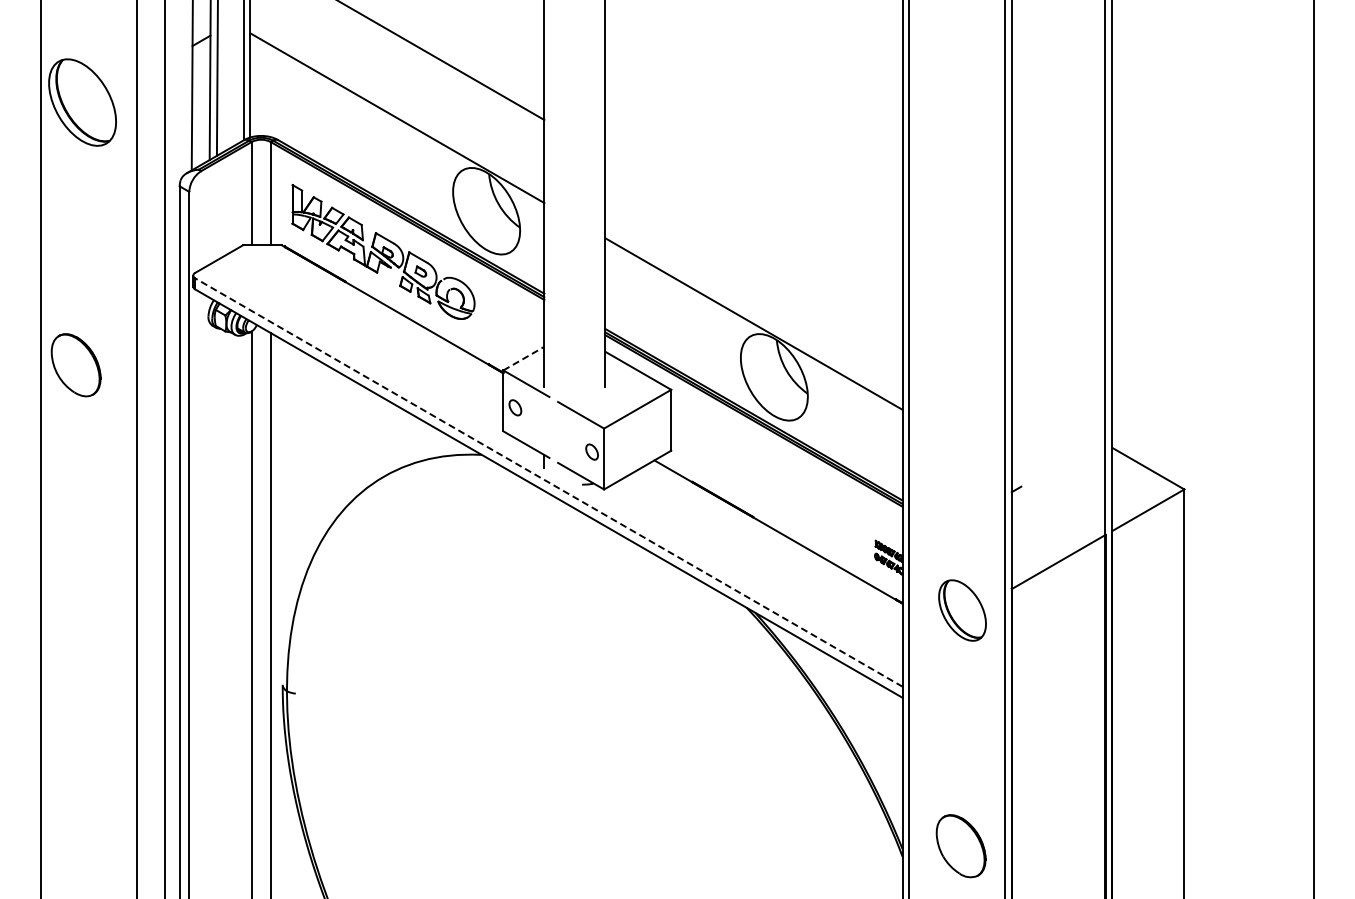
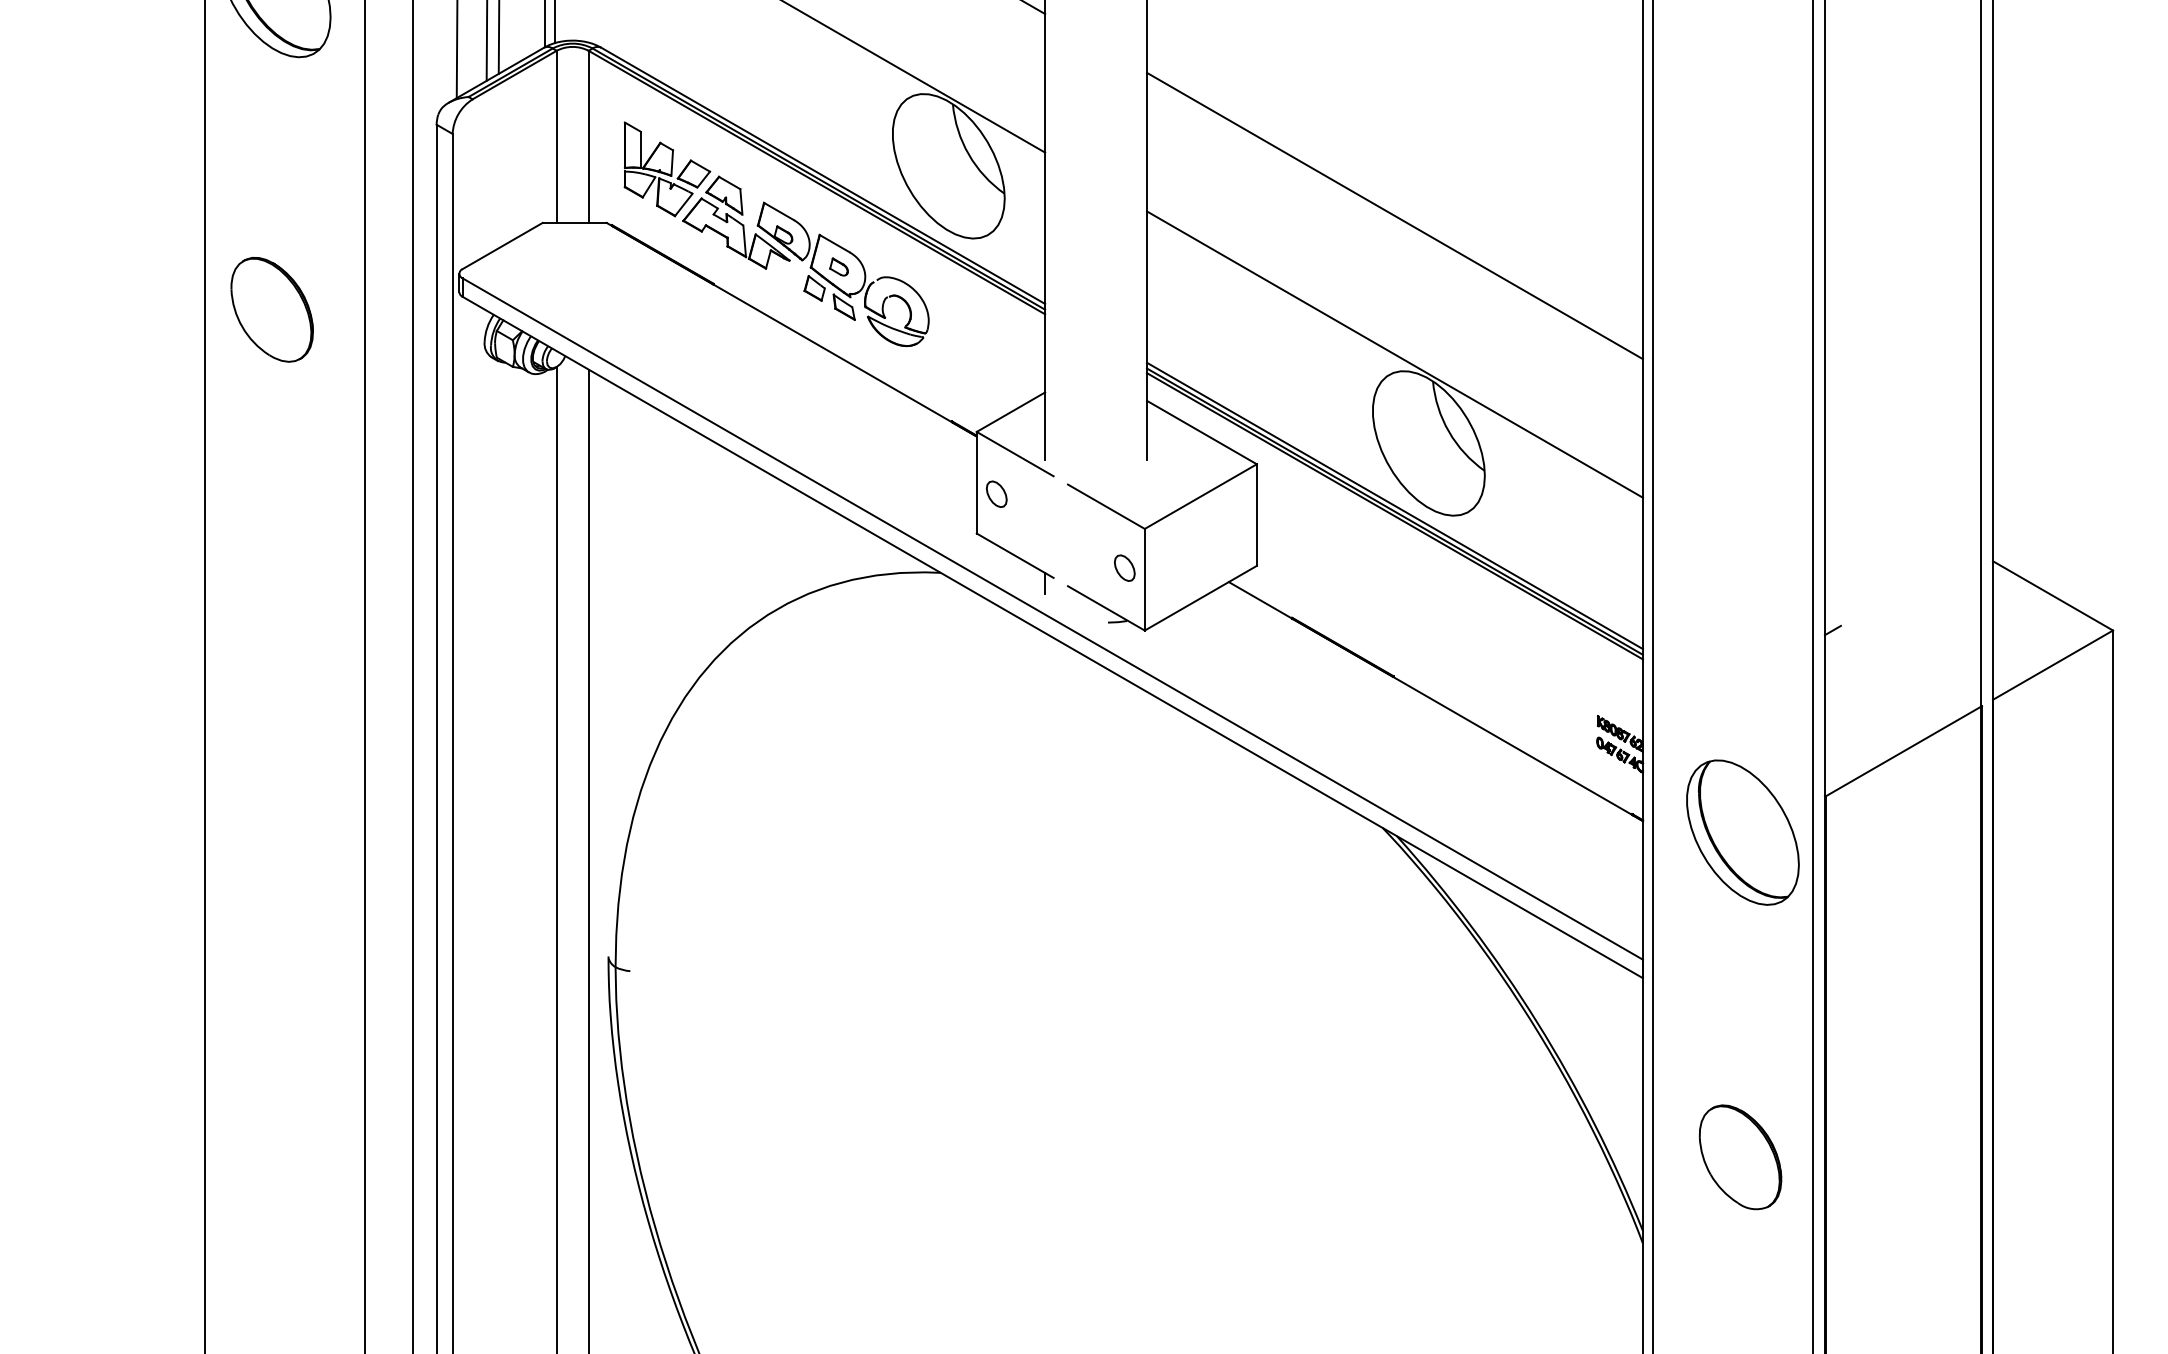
line: (753, 240) -> (1394, 215), added
line: (523, 358) -> (1010, 411), dashed -> solid
part: (75, 365) -> (271, 310), moved
line: (548, 482) -> (1052, 618), dashed -> solid
part: (962, 610) -> (1742, 832), size x1.43
part: (960, 846) -> (1739, 1157), moved

